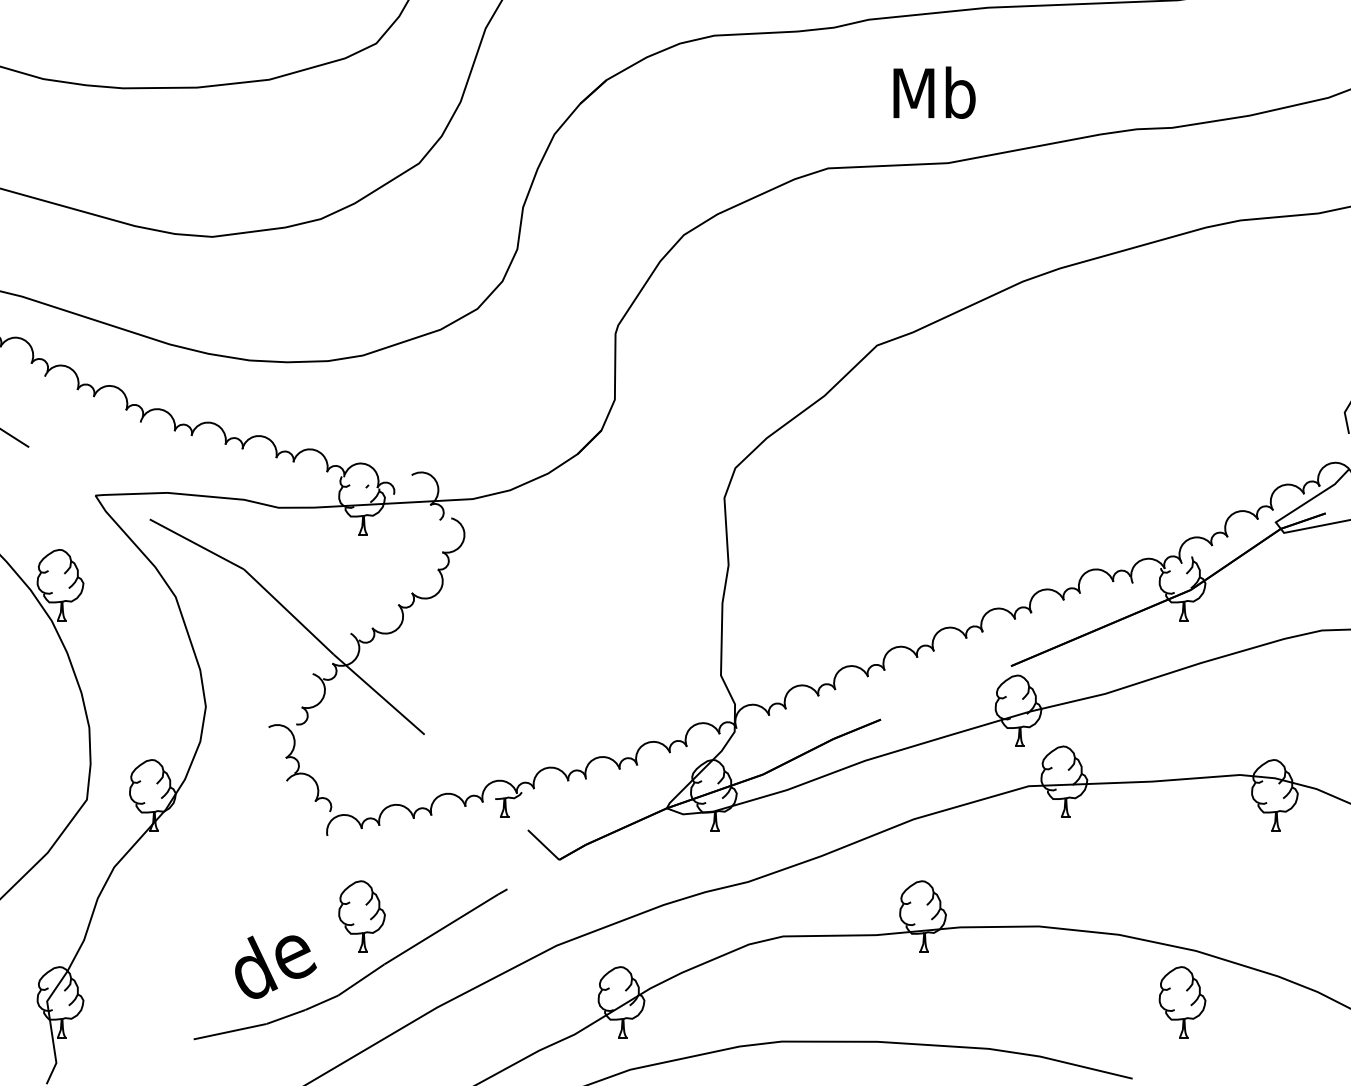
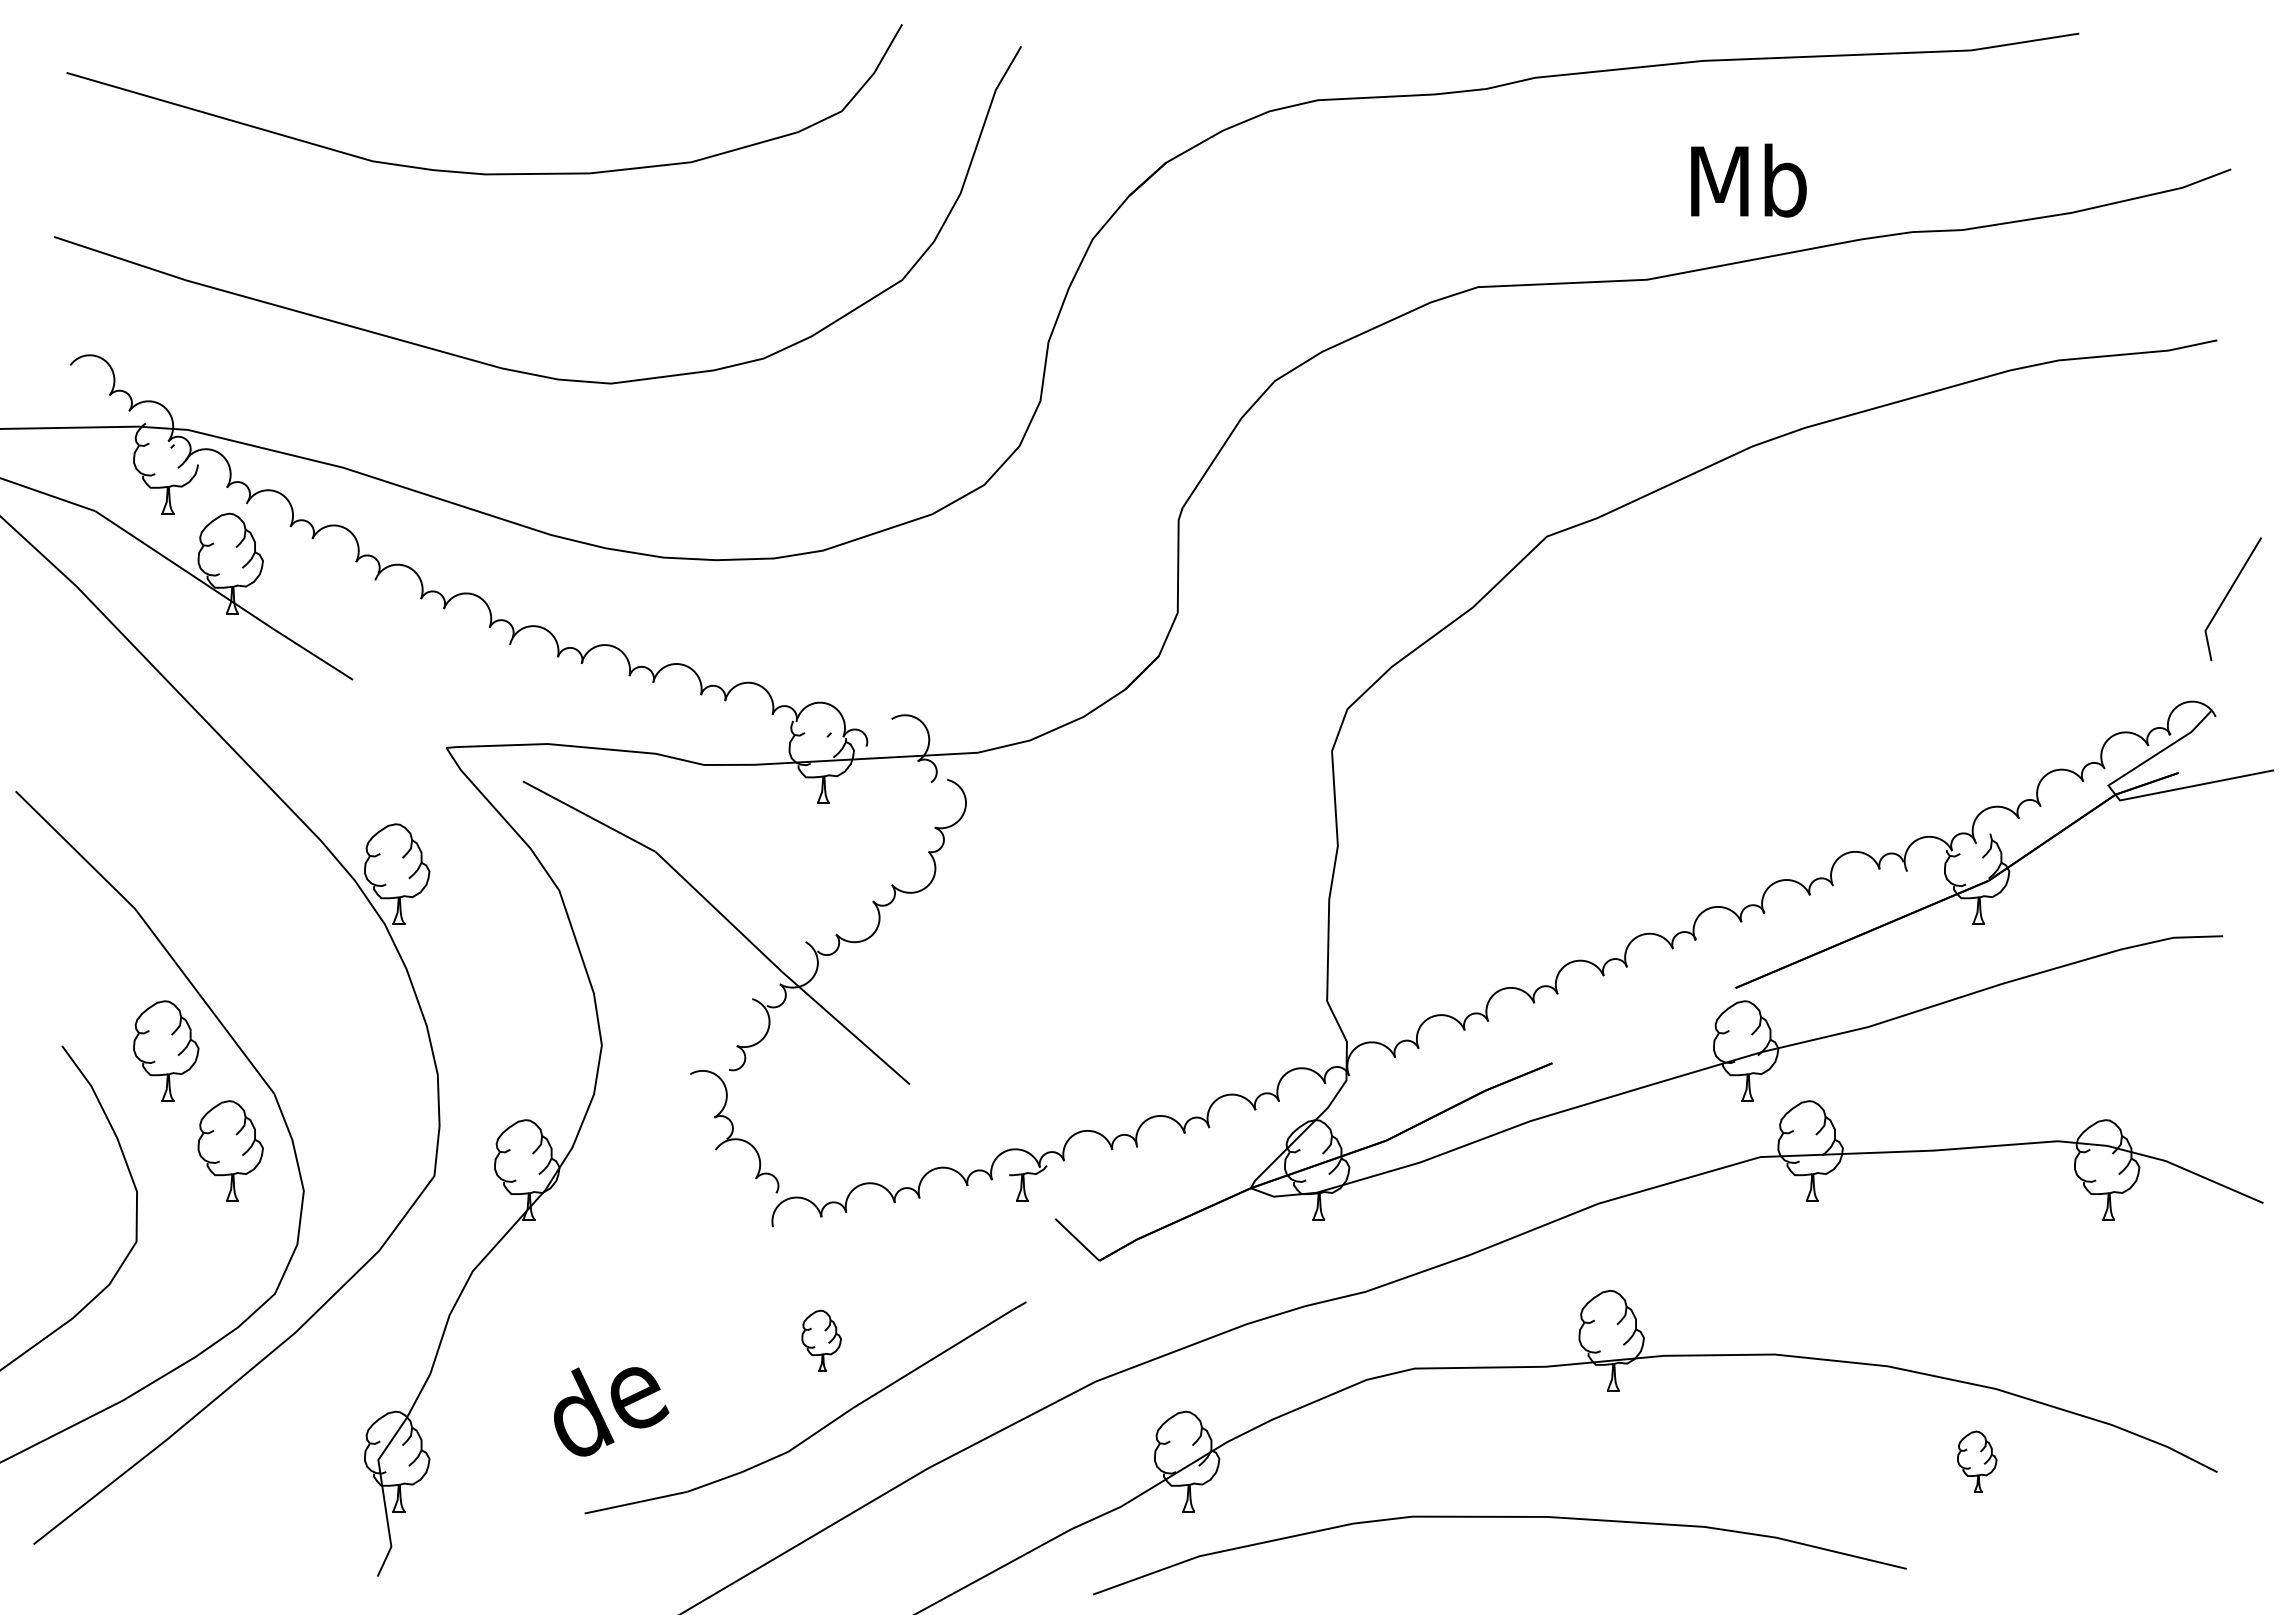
text: (934, 92) -> (1748, 180), moved
part: (361, 916) -> (821, 1340), size x0.6
text: (275, 966) -> (611, 1411), moved
part: (1182, 1002) -> (1977, 1461), size x0.6

